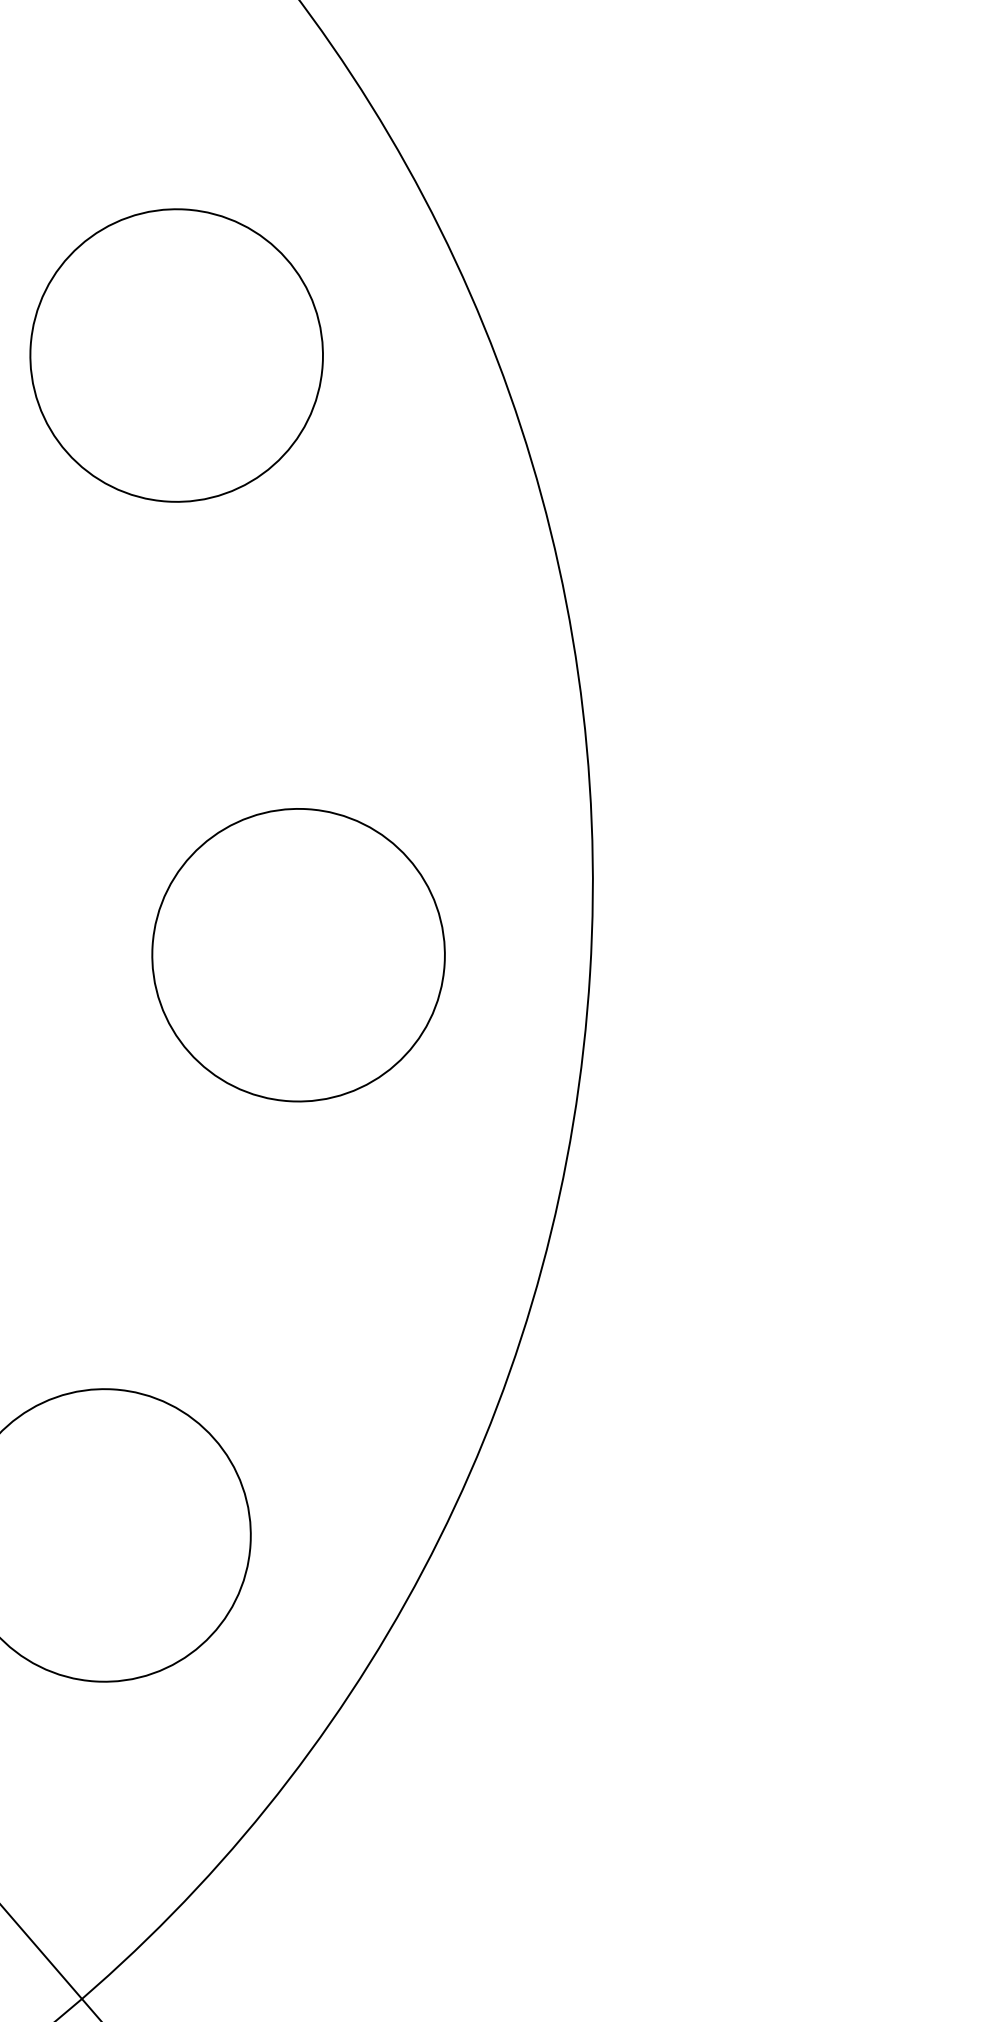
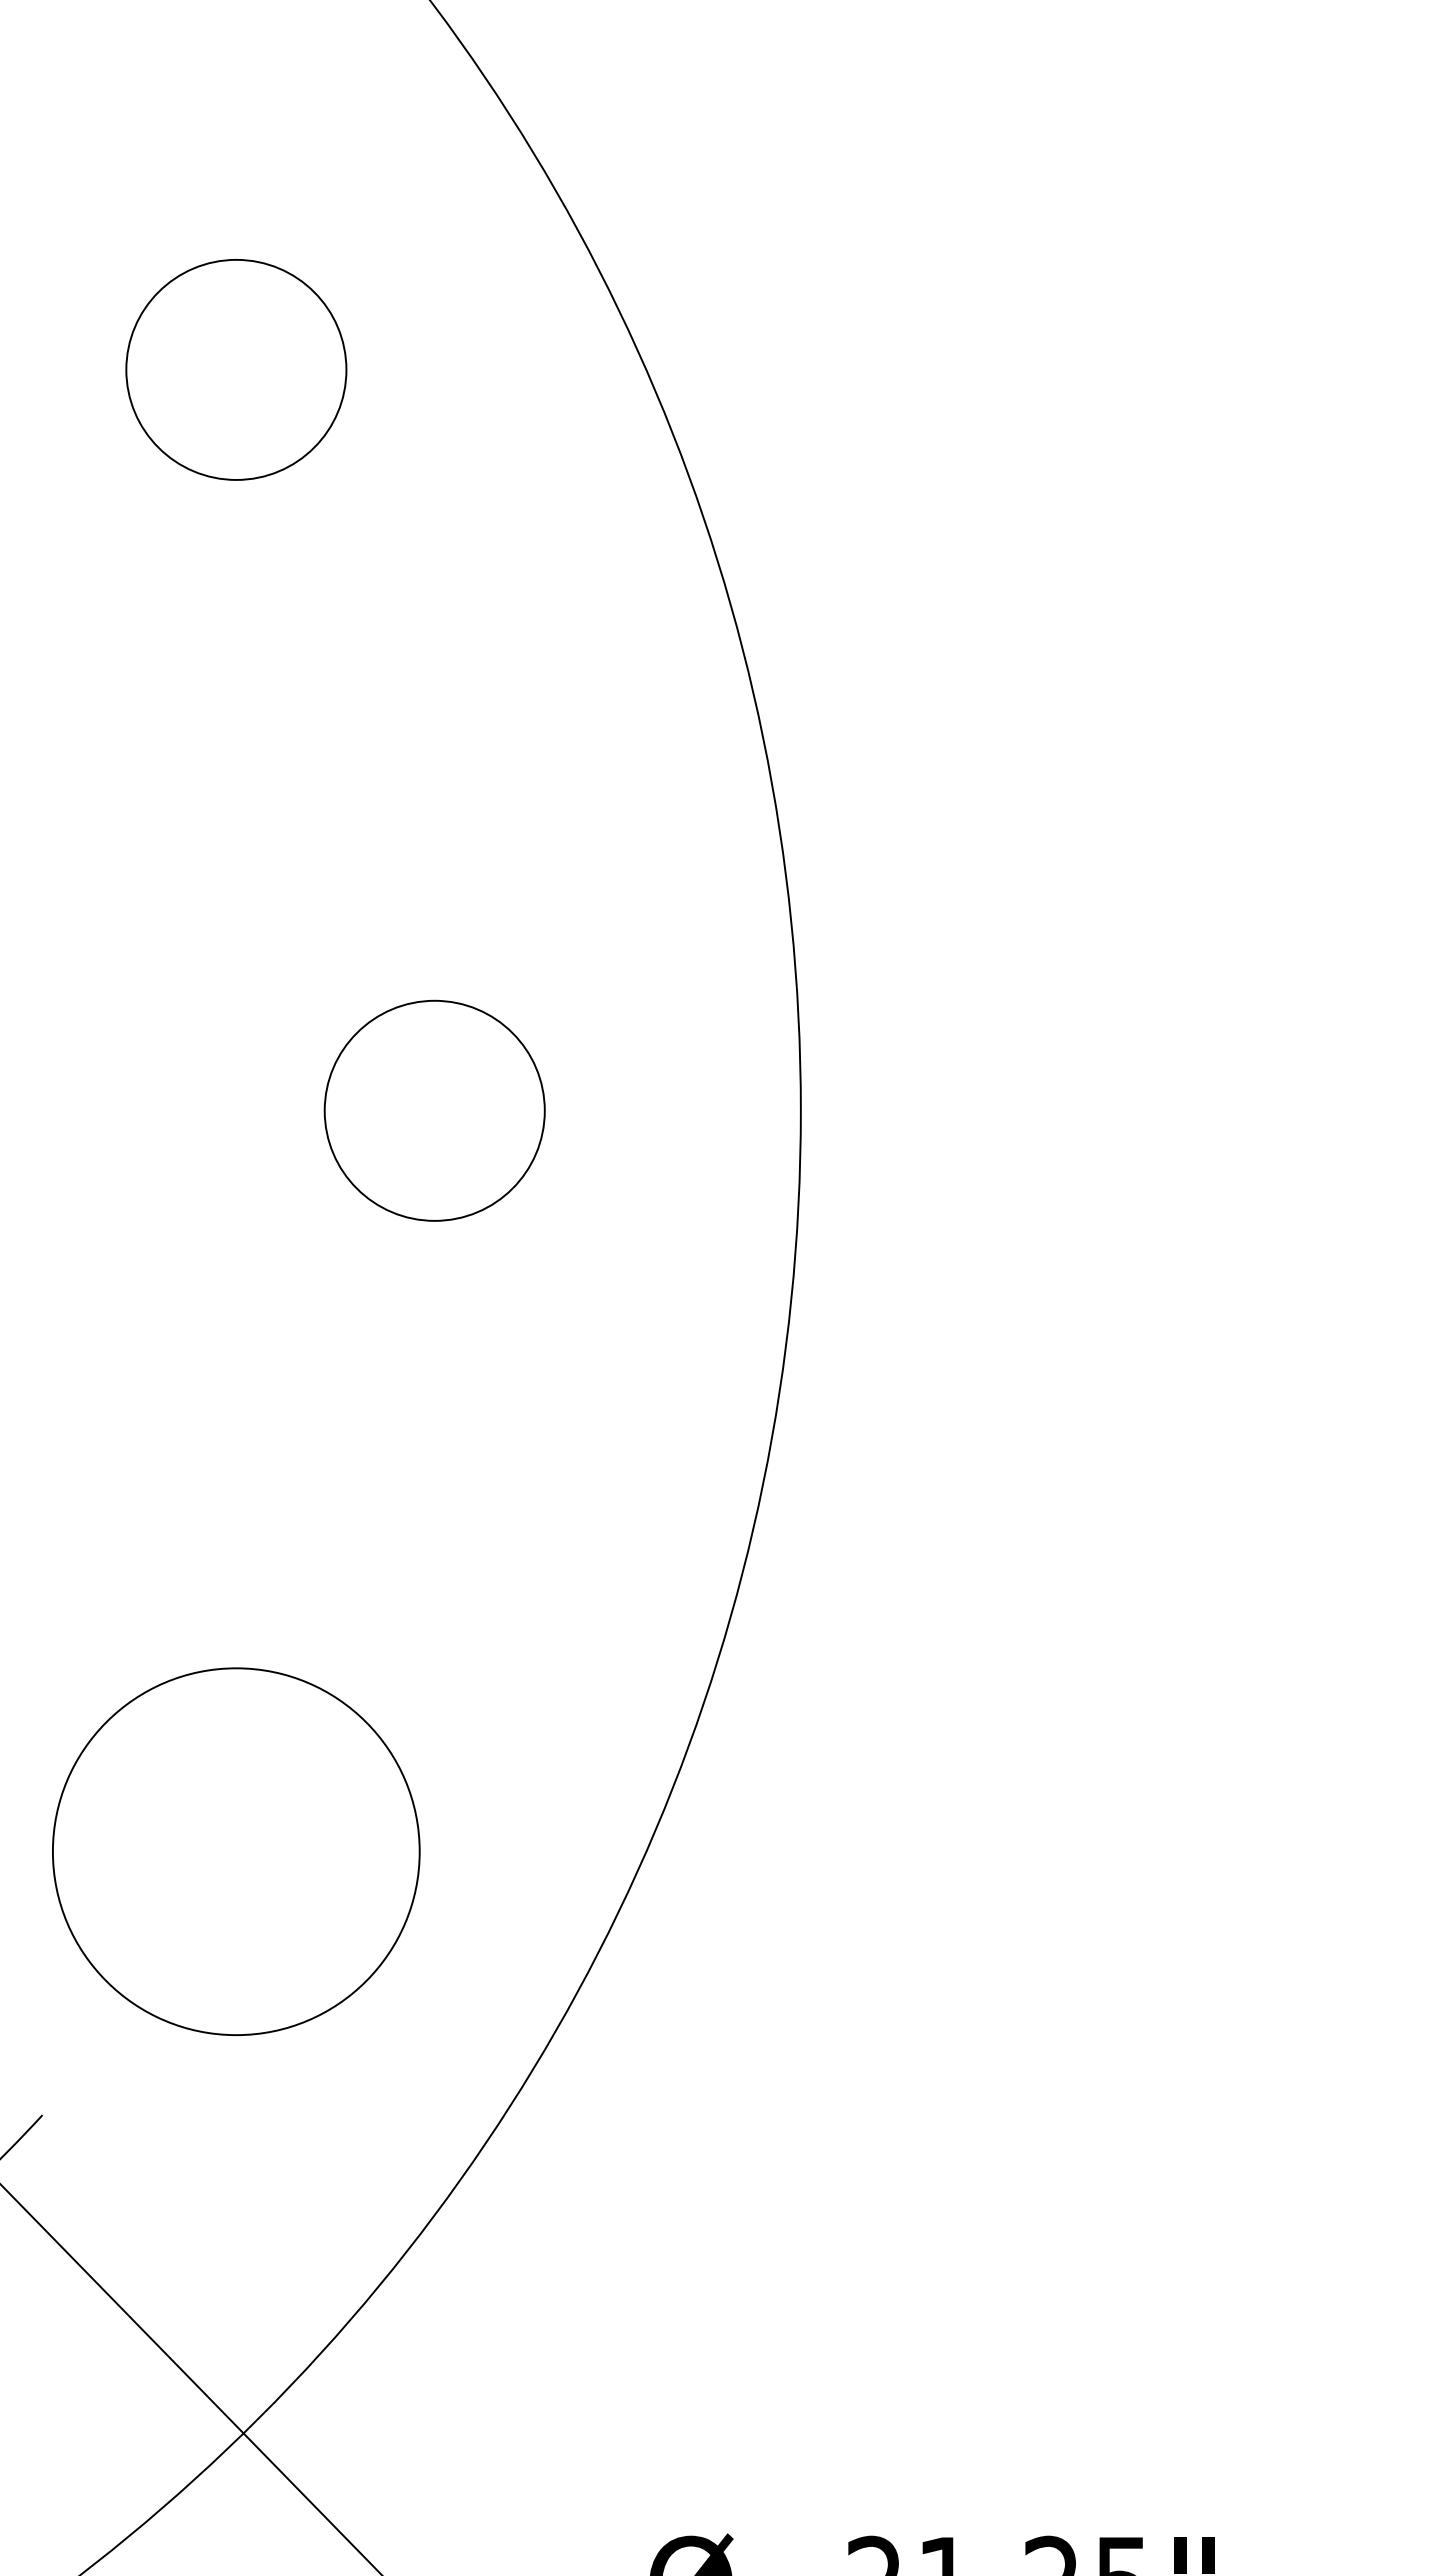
circle: (176, 355) -> (236, 369), size x0.6
circle: (298, 954) -> (434, 1110), size x0.6

